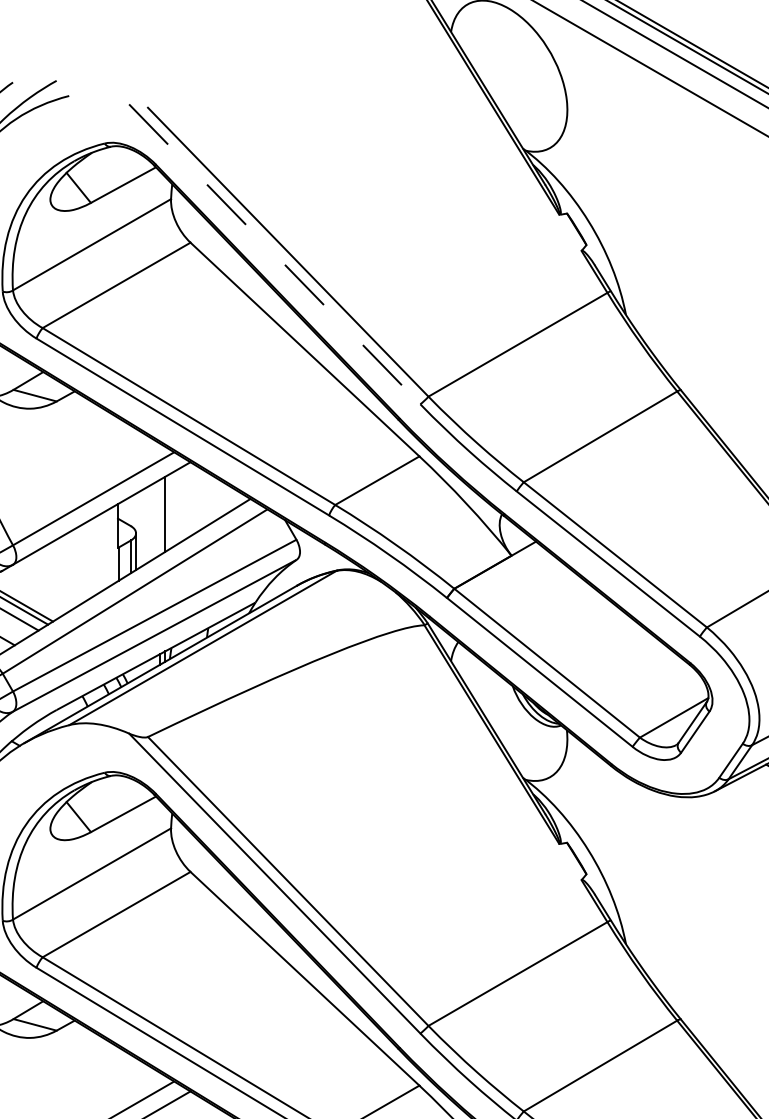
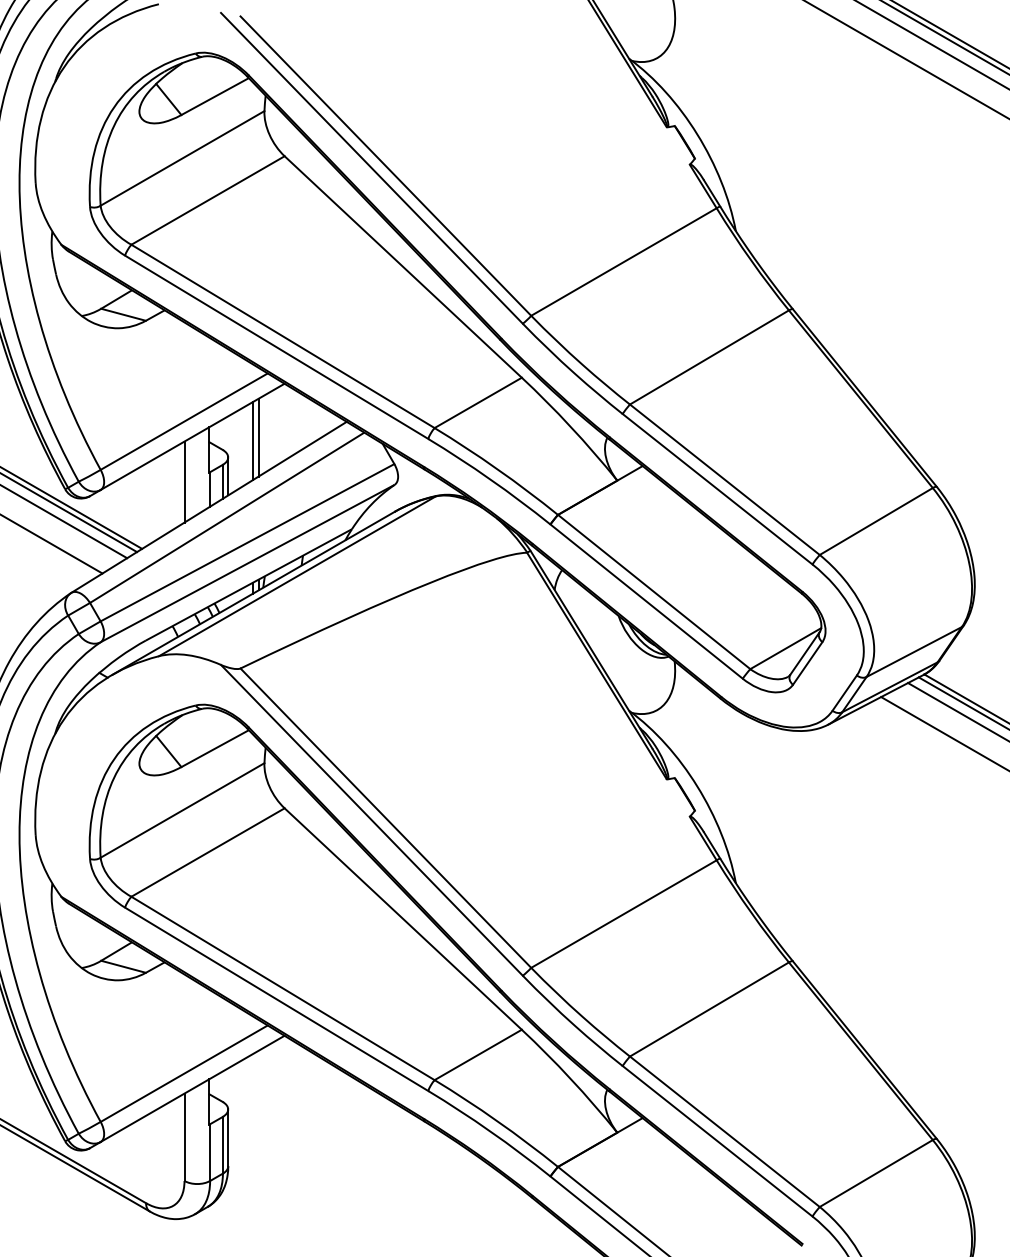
line: (274, 254) -> (371, 168), dashed -> solid
line: (160, 516) -> (253, 440), added
line: (93, 556) -> (184, 481), added

